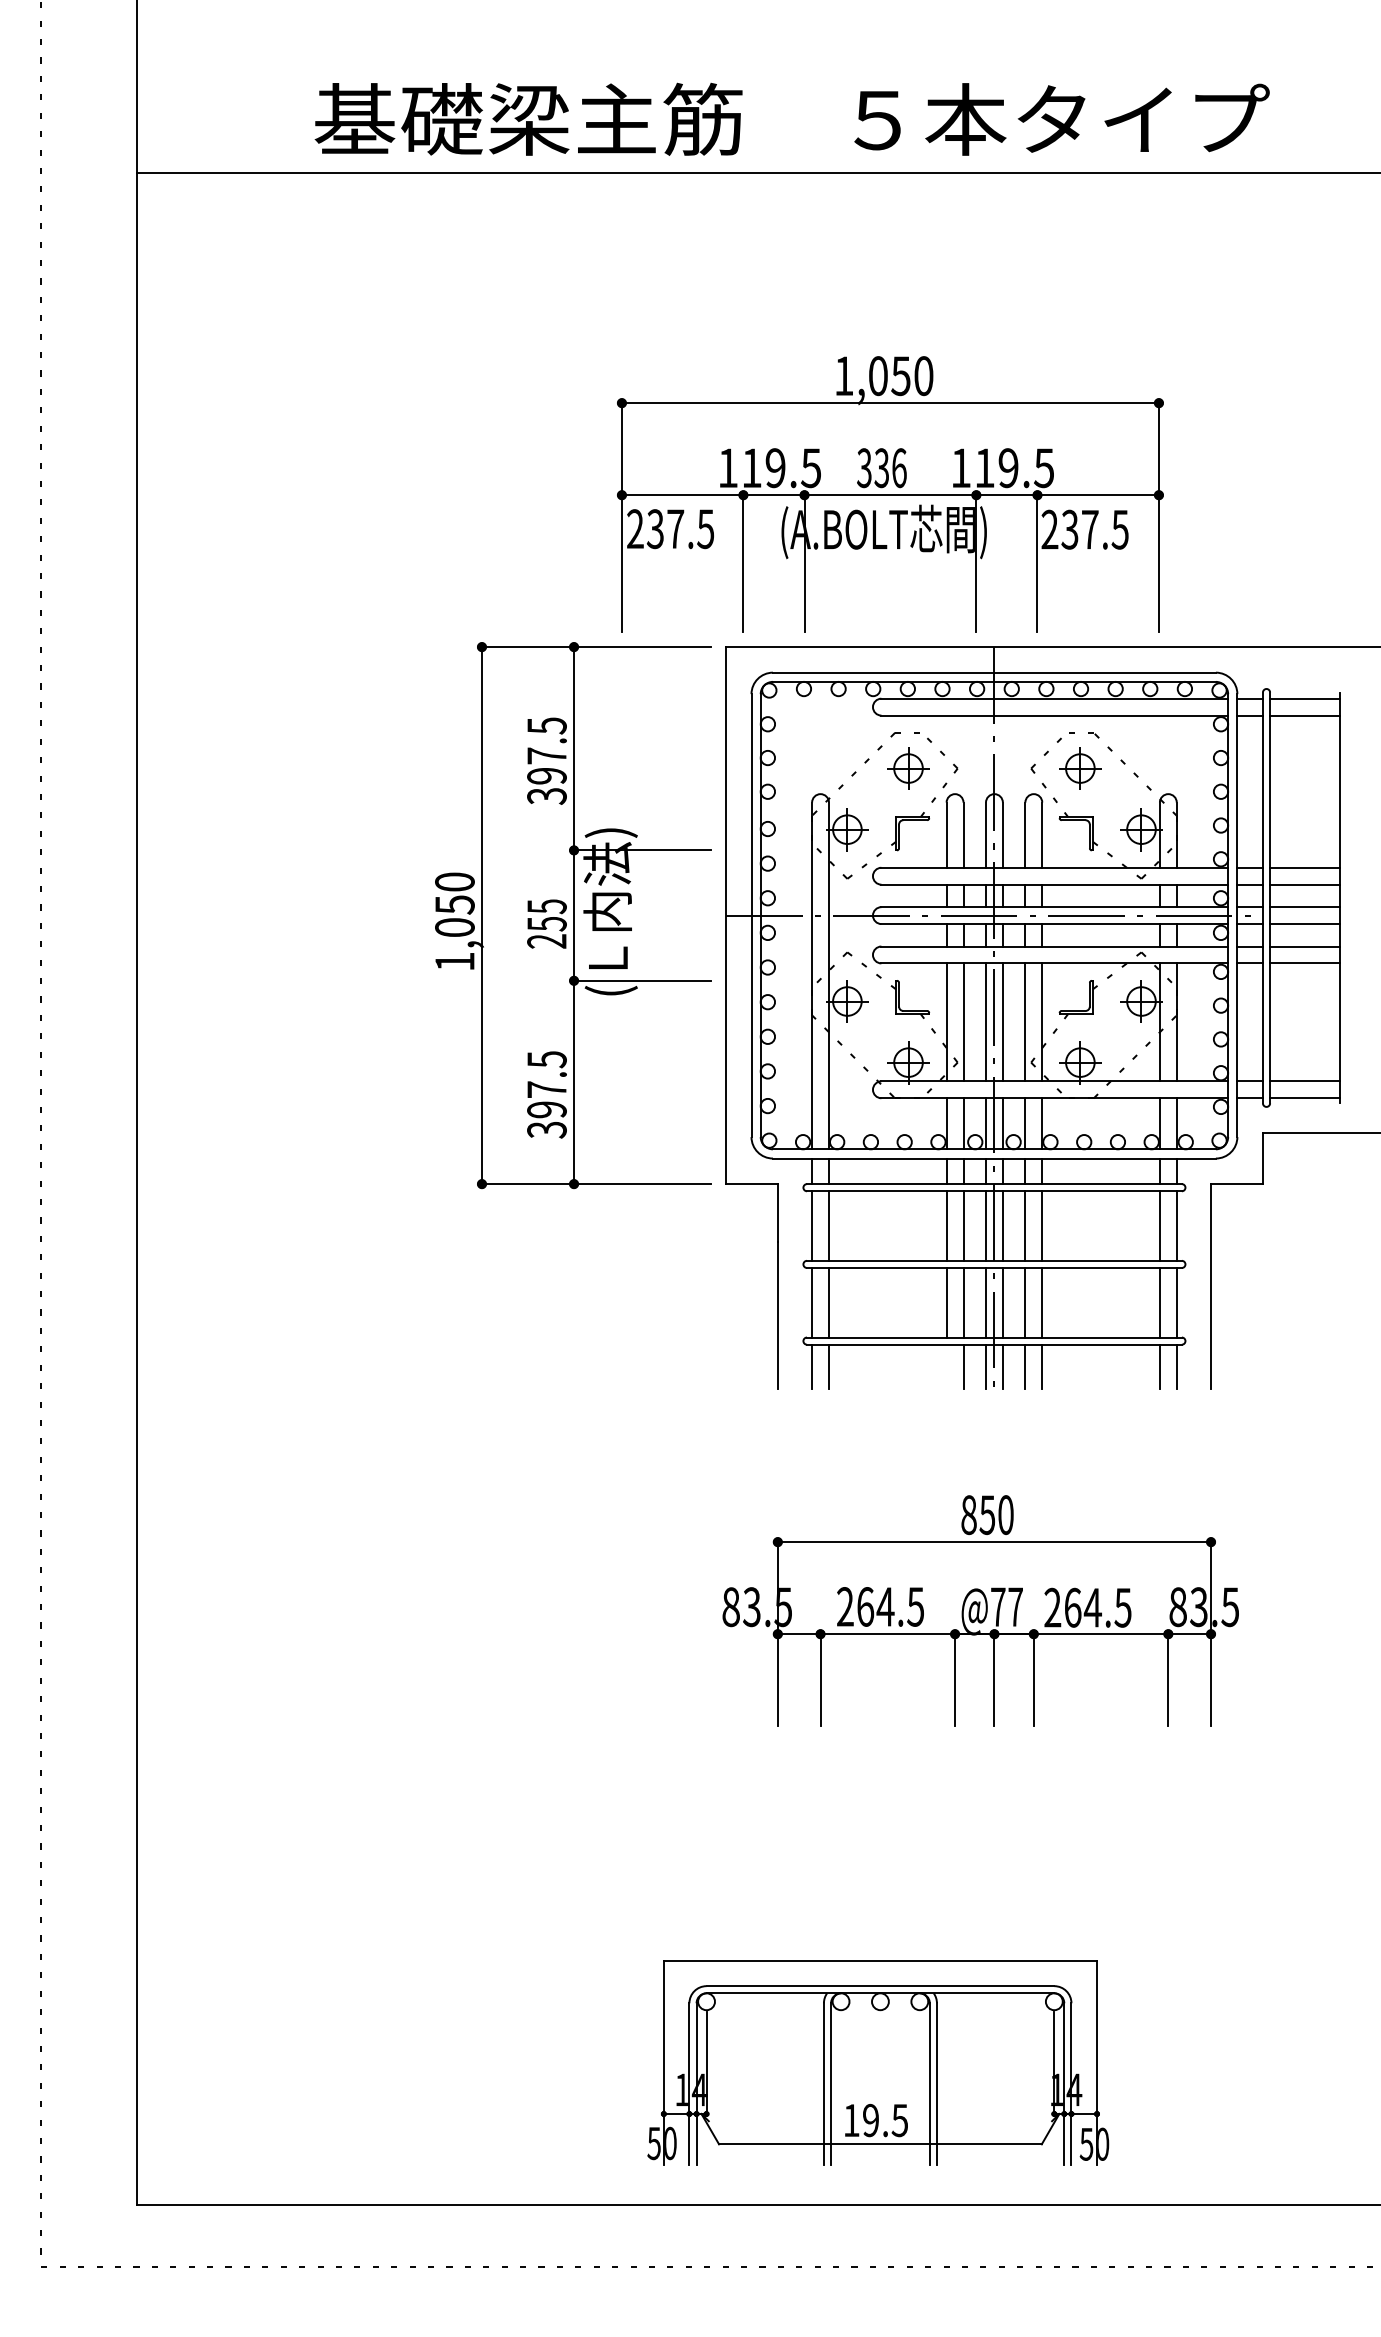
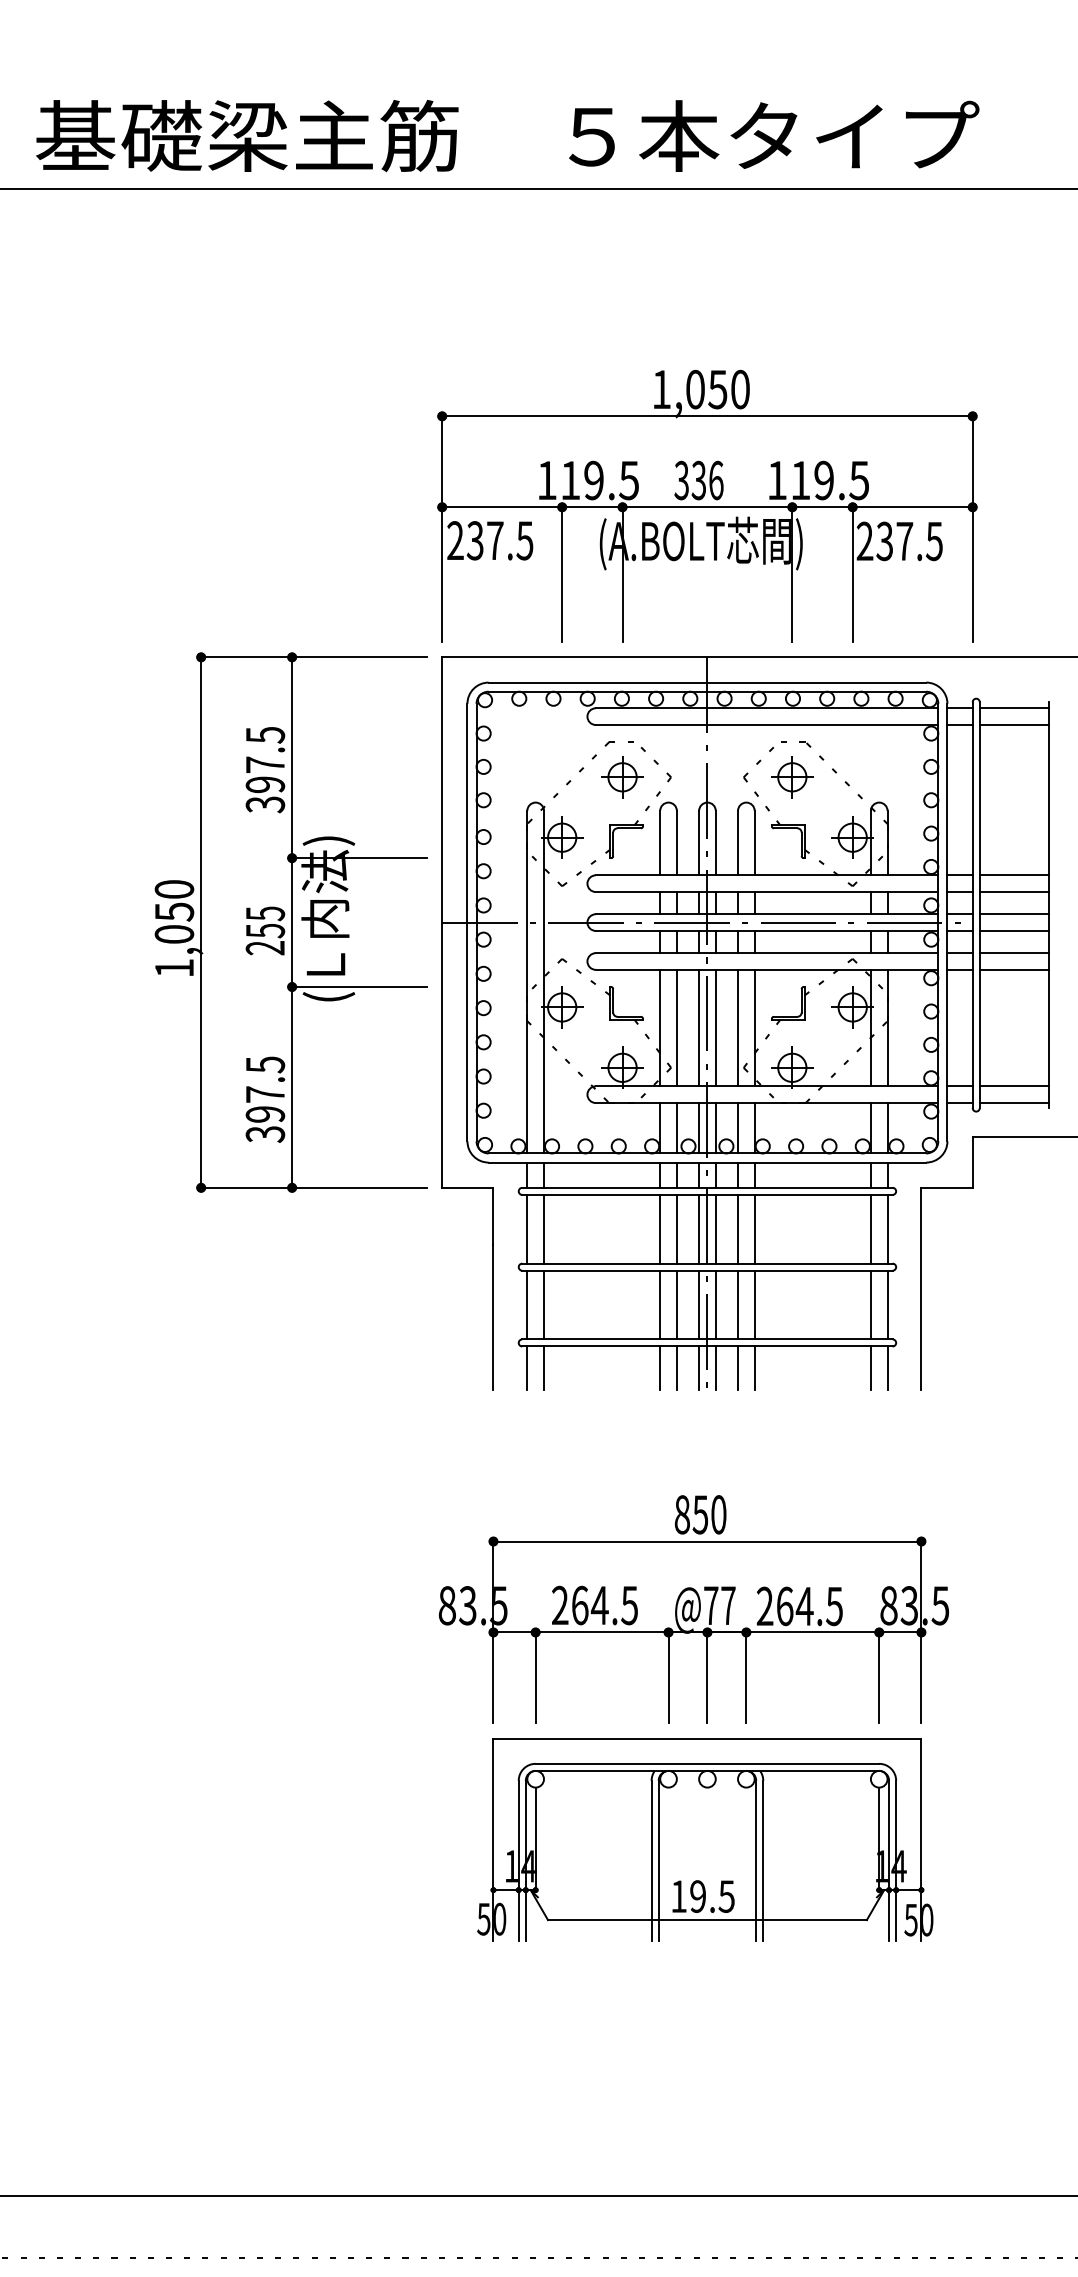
part: (890, 494) -> (707, 506), moved
line: (946, 1366) -> (660, 1368), added
part: (878, 2062) -> (705, 1839), moved

